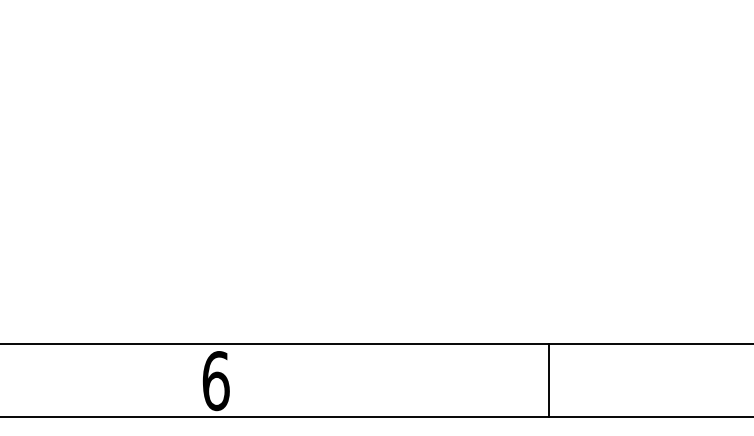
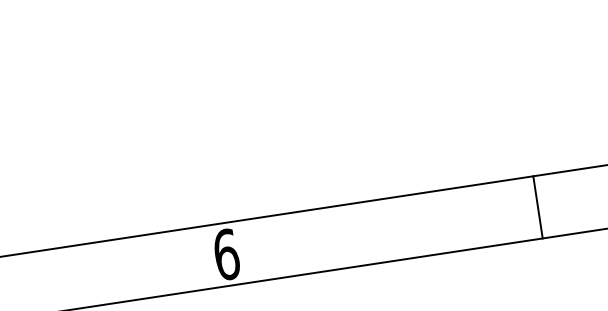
line: (549, 380) -> (538, 207), moved

